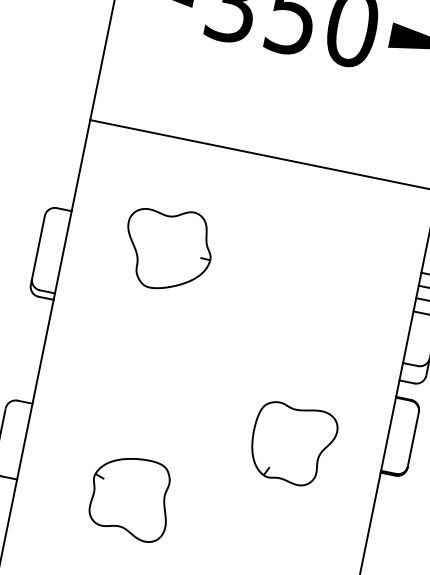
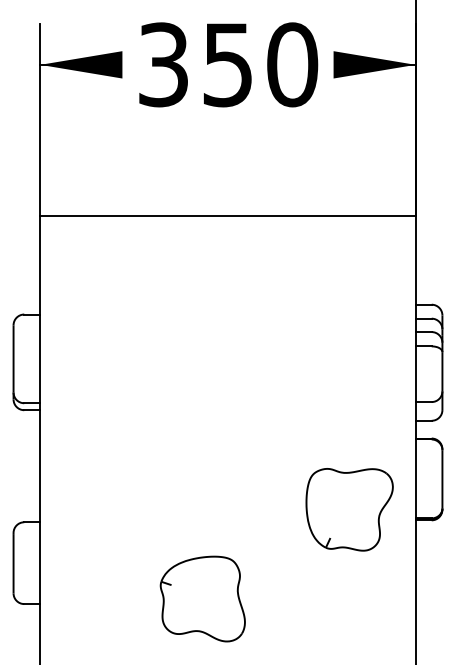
part: (167, 248) -> (147, 333), removed
part: (292, 444) -> (349, 509), moved
part: (130, 497) -> (202, 598), moved

